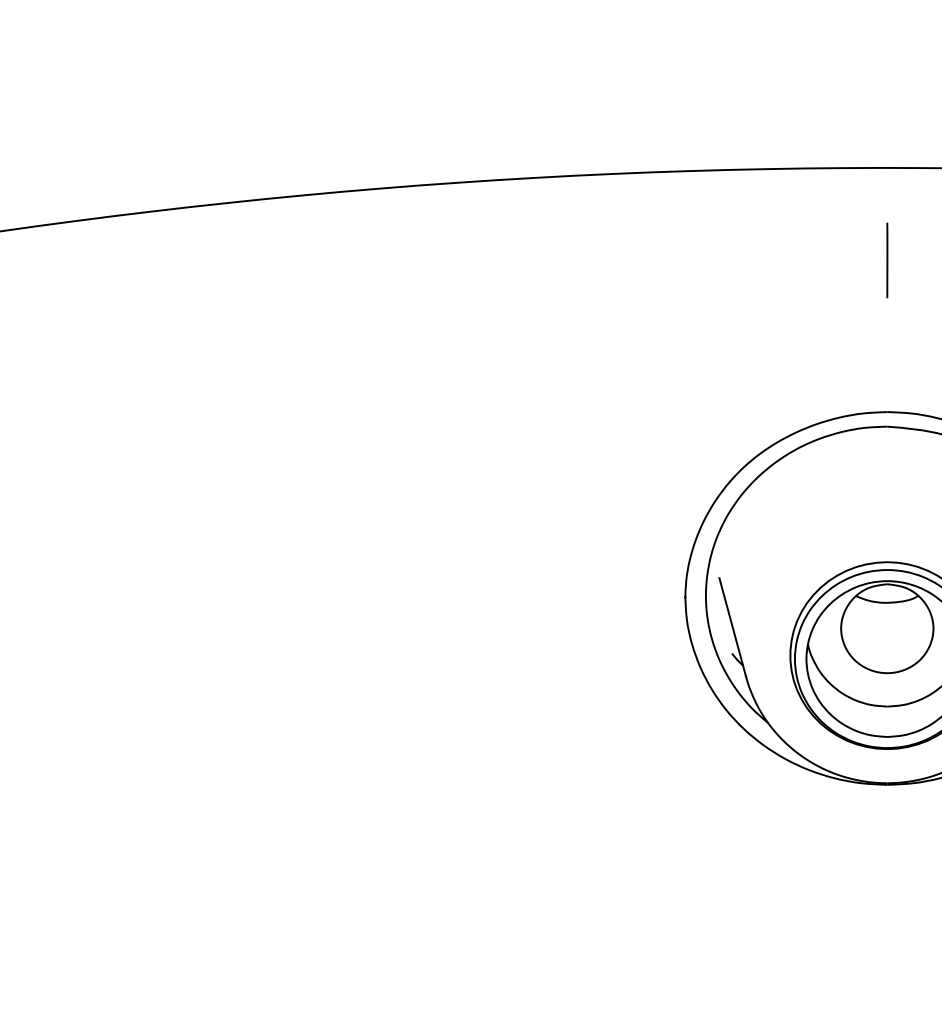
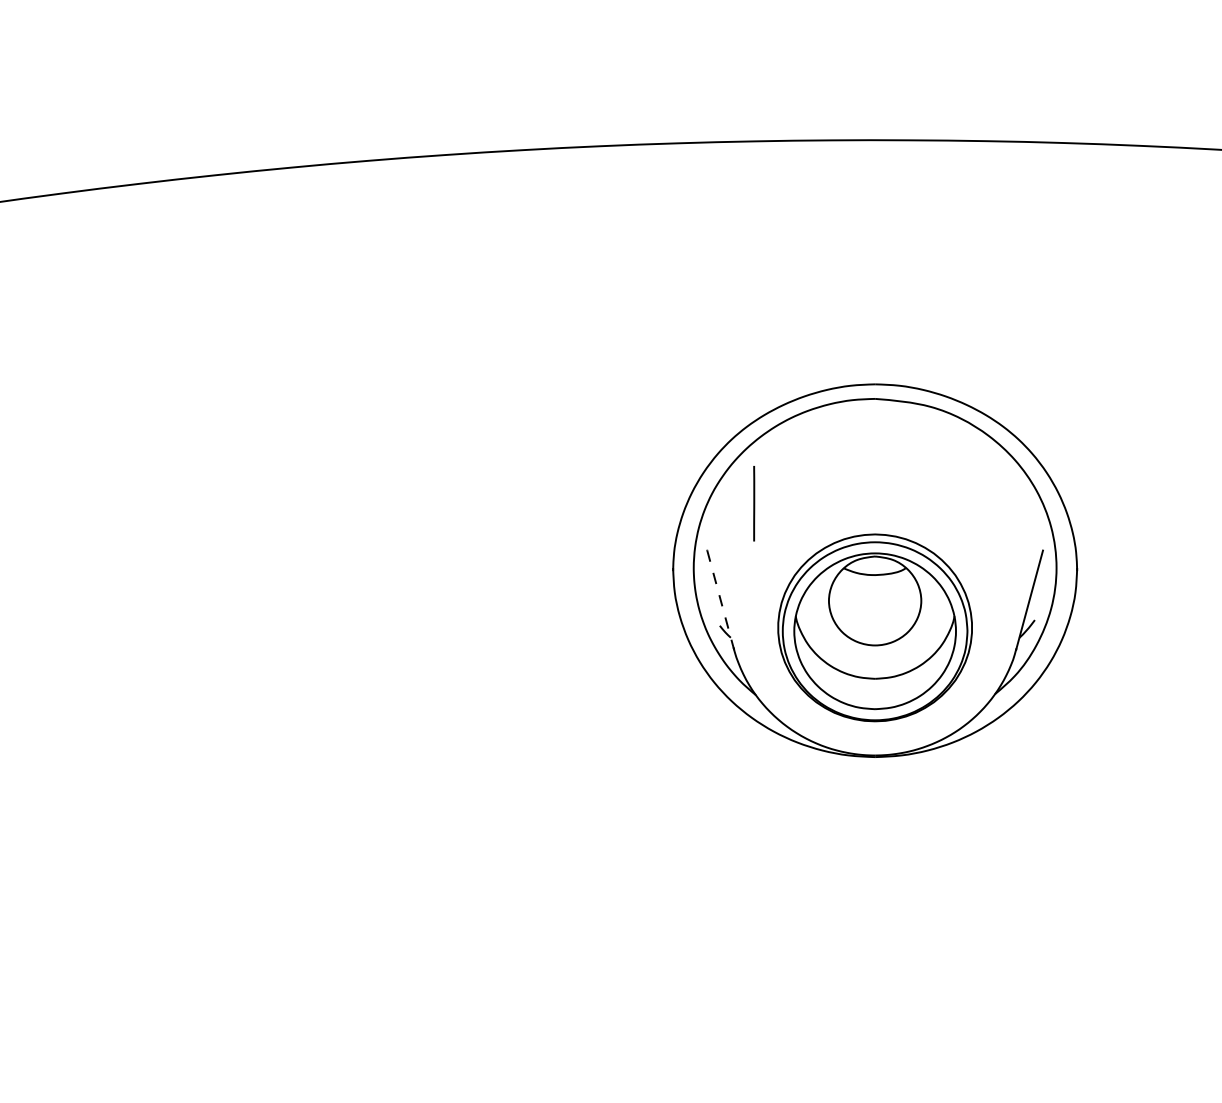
line: (887, 260) -> (754, 503), moved
line: (732, 628) -> (720, 600), solid -> dashed

